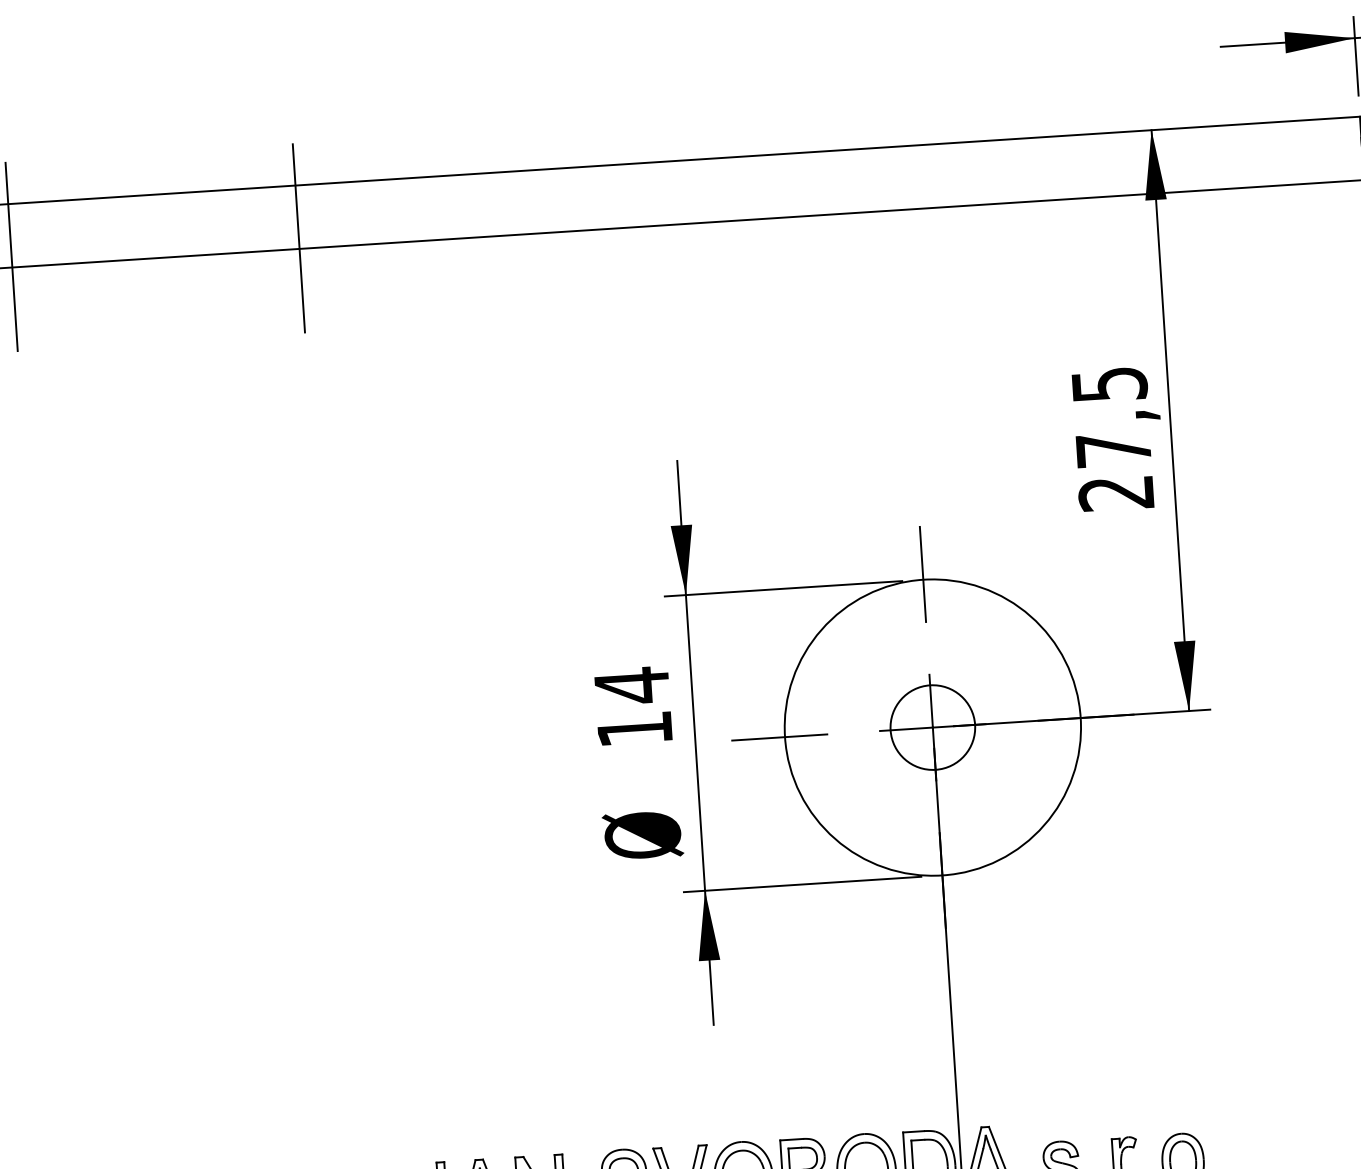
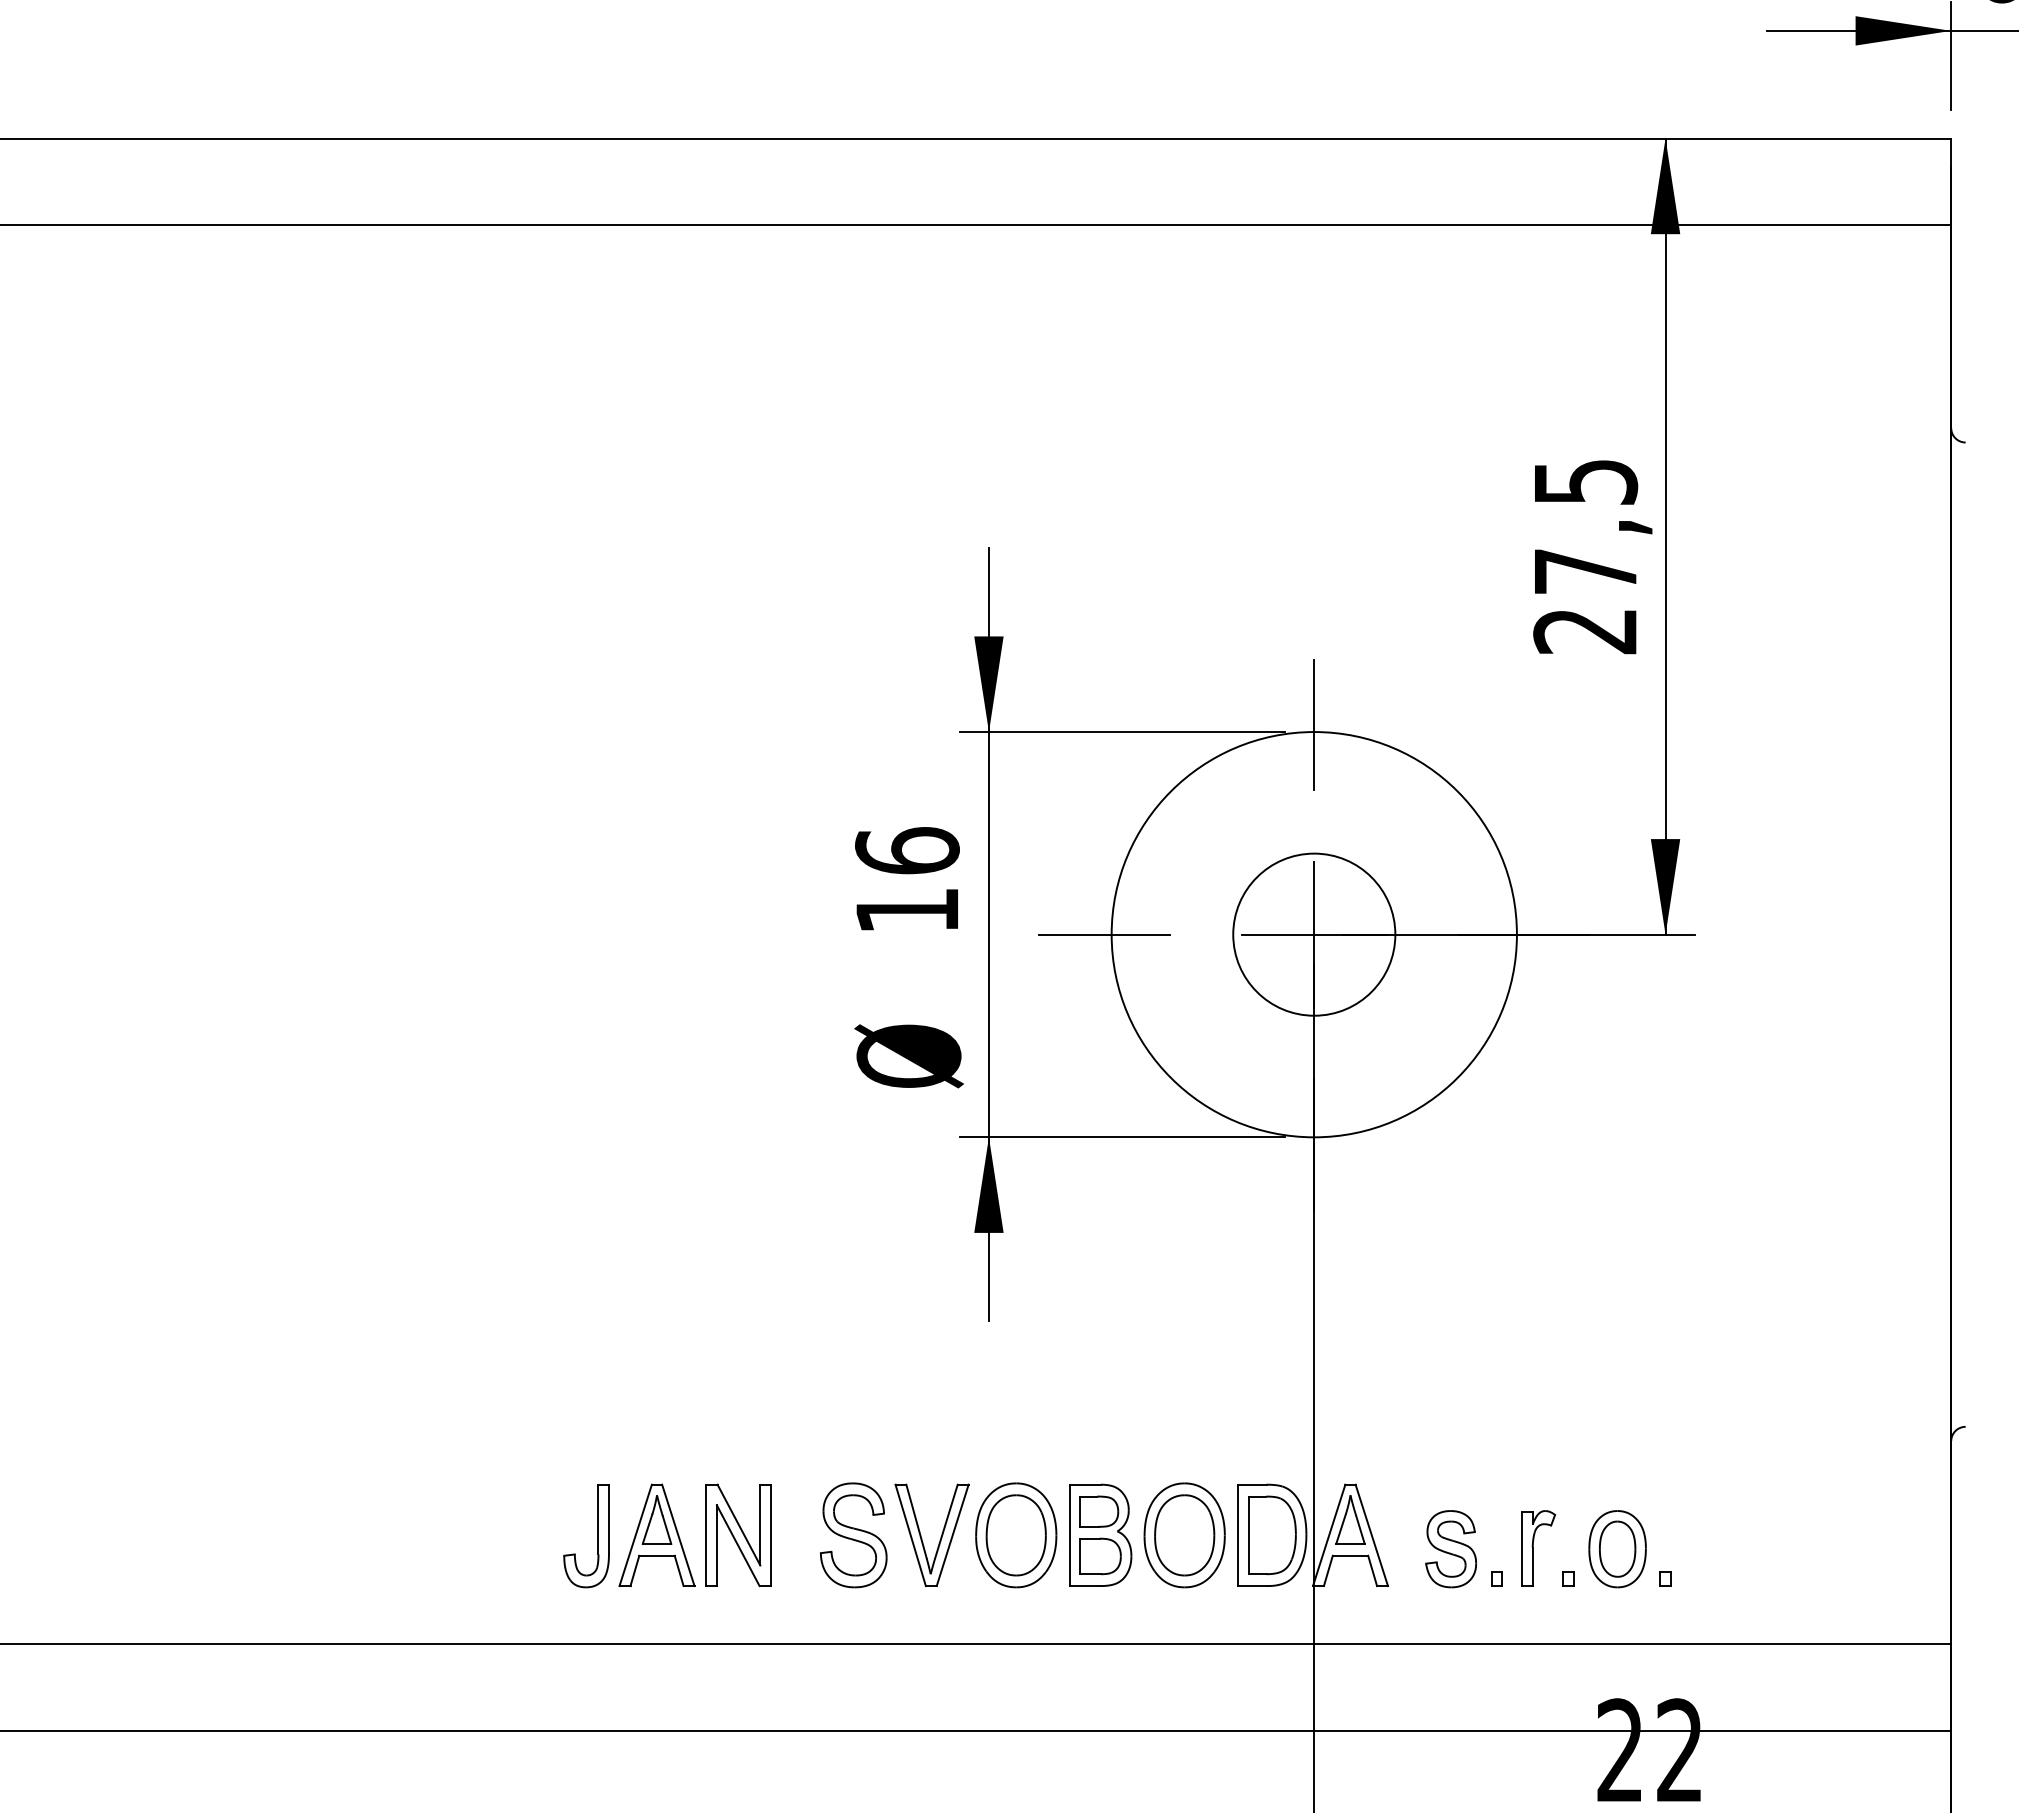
line: (299, 238) -> (492, 210), removed
line: (11, 256) -> (98, 210), removed
text: (632, 686) -> (907, 851), 14 -> 16
circle: (933, 727) -> (1314, 934), size x1.4

